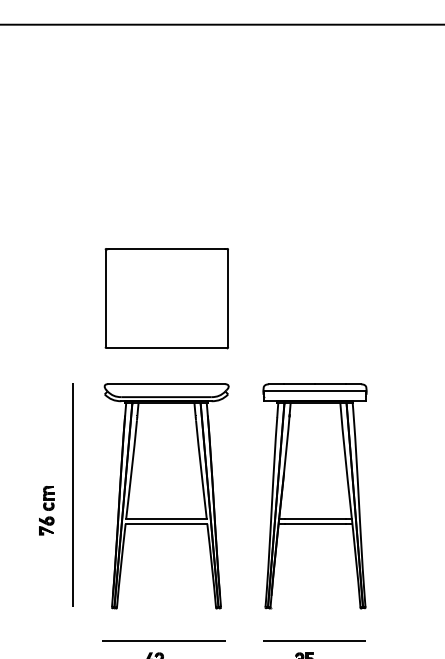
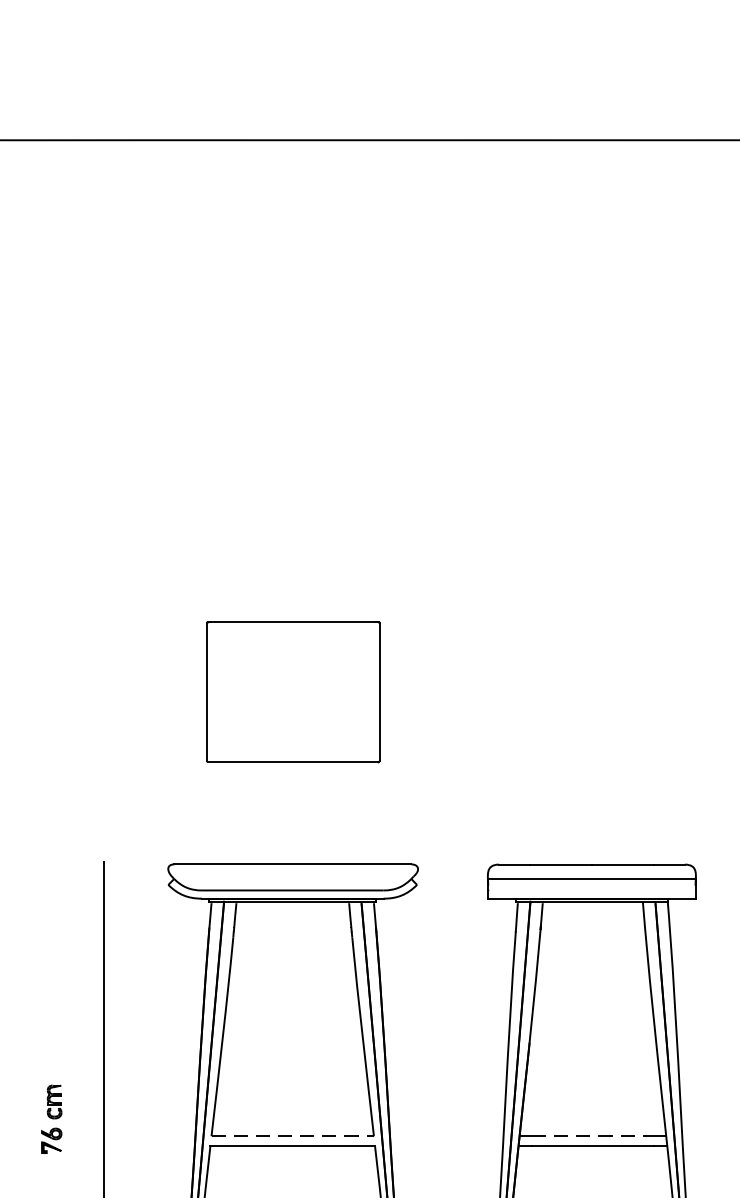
part: (166, 298) -> (292, 691), size x0.7
part: (46, 510) -> (51, 1118), size x0.7
line: (166, 519) -> (292, 1136), solid -> dashed
line: (315, 519) -> (592, 1136), solid -> dashed

